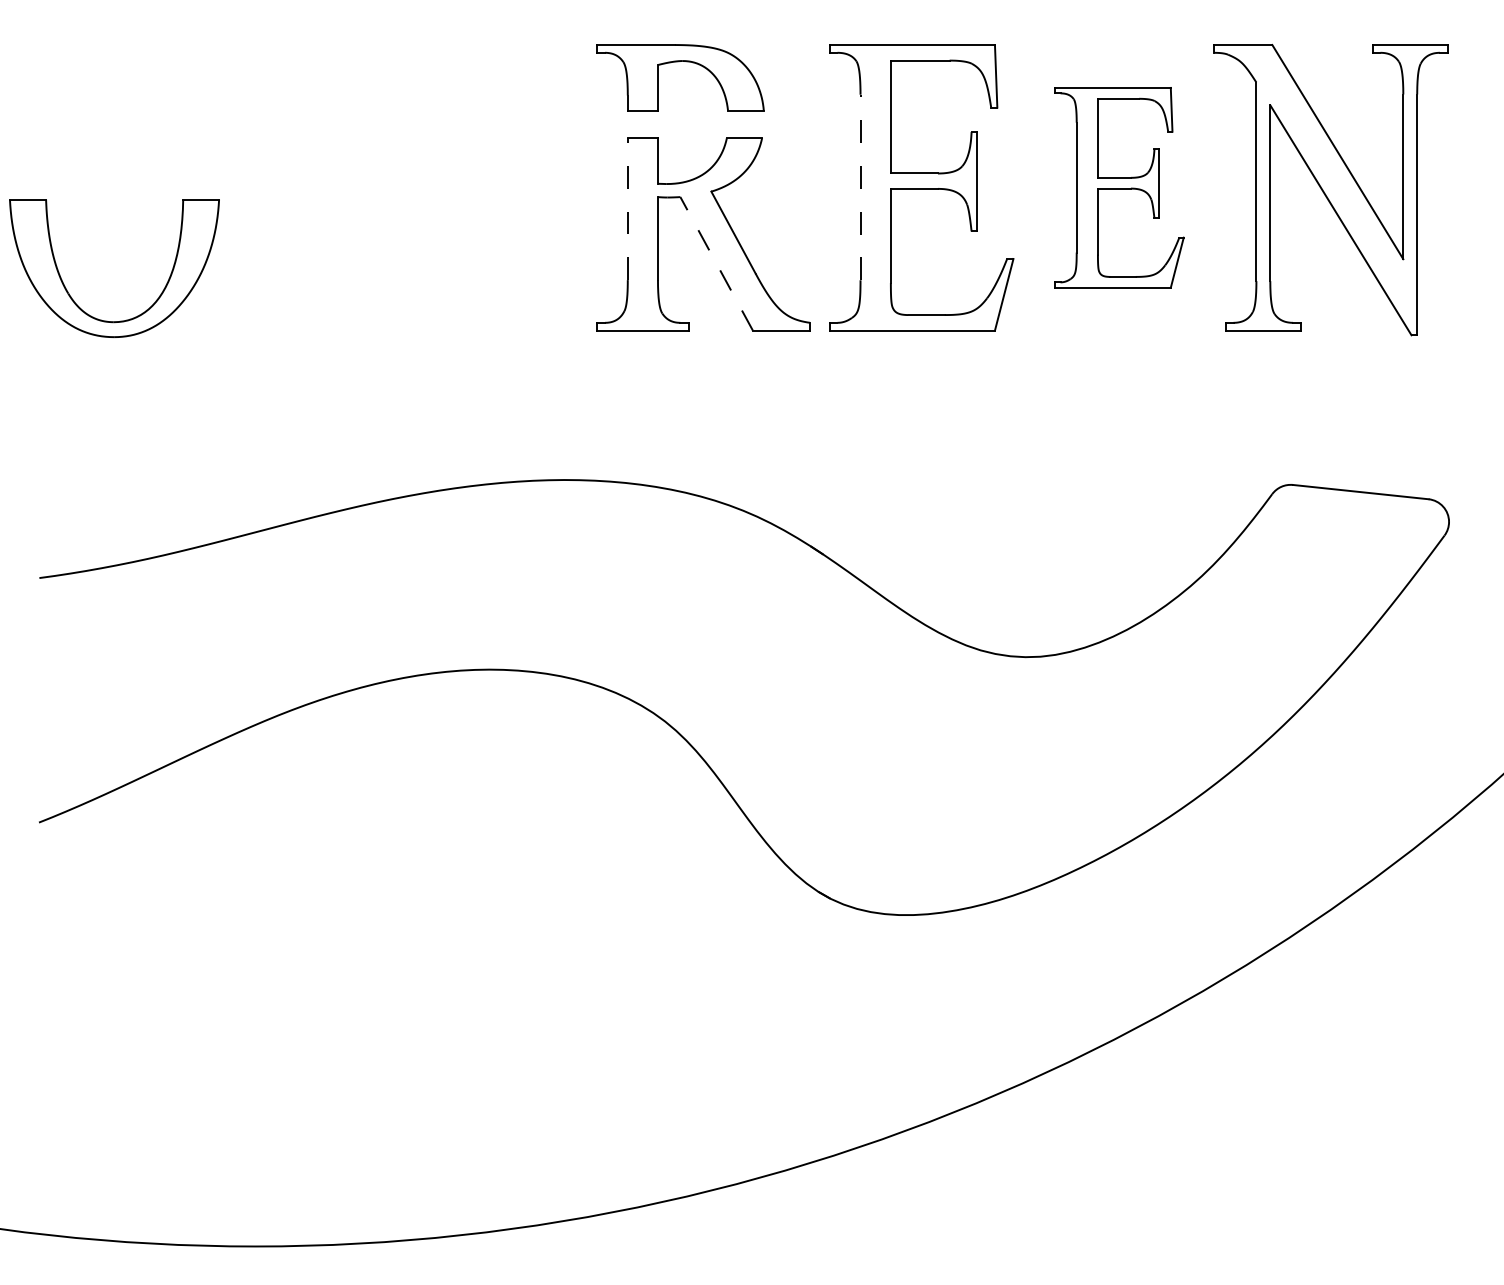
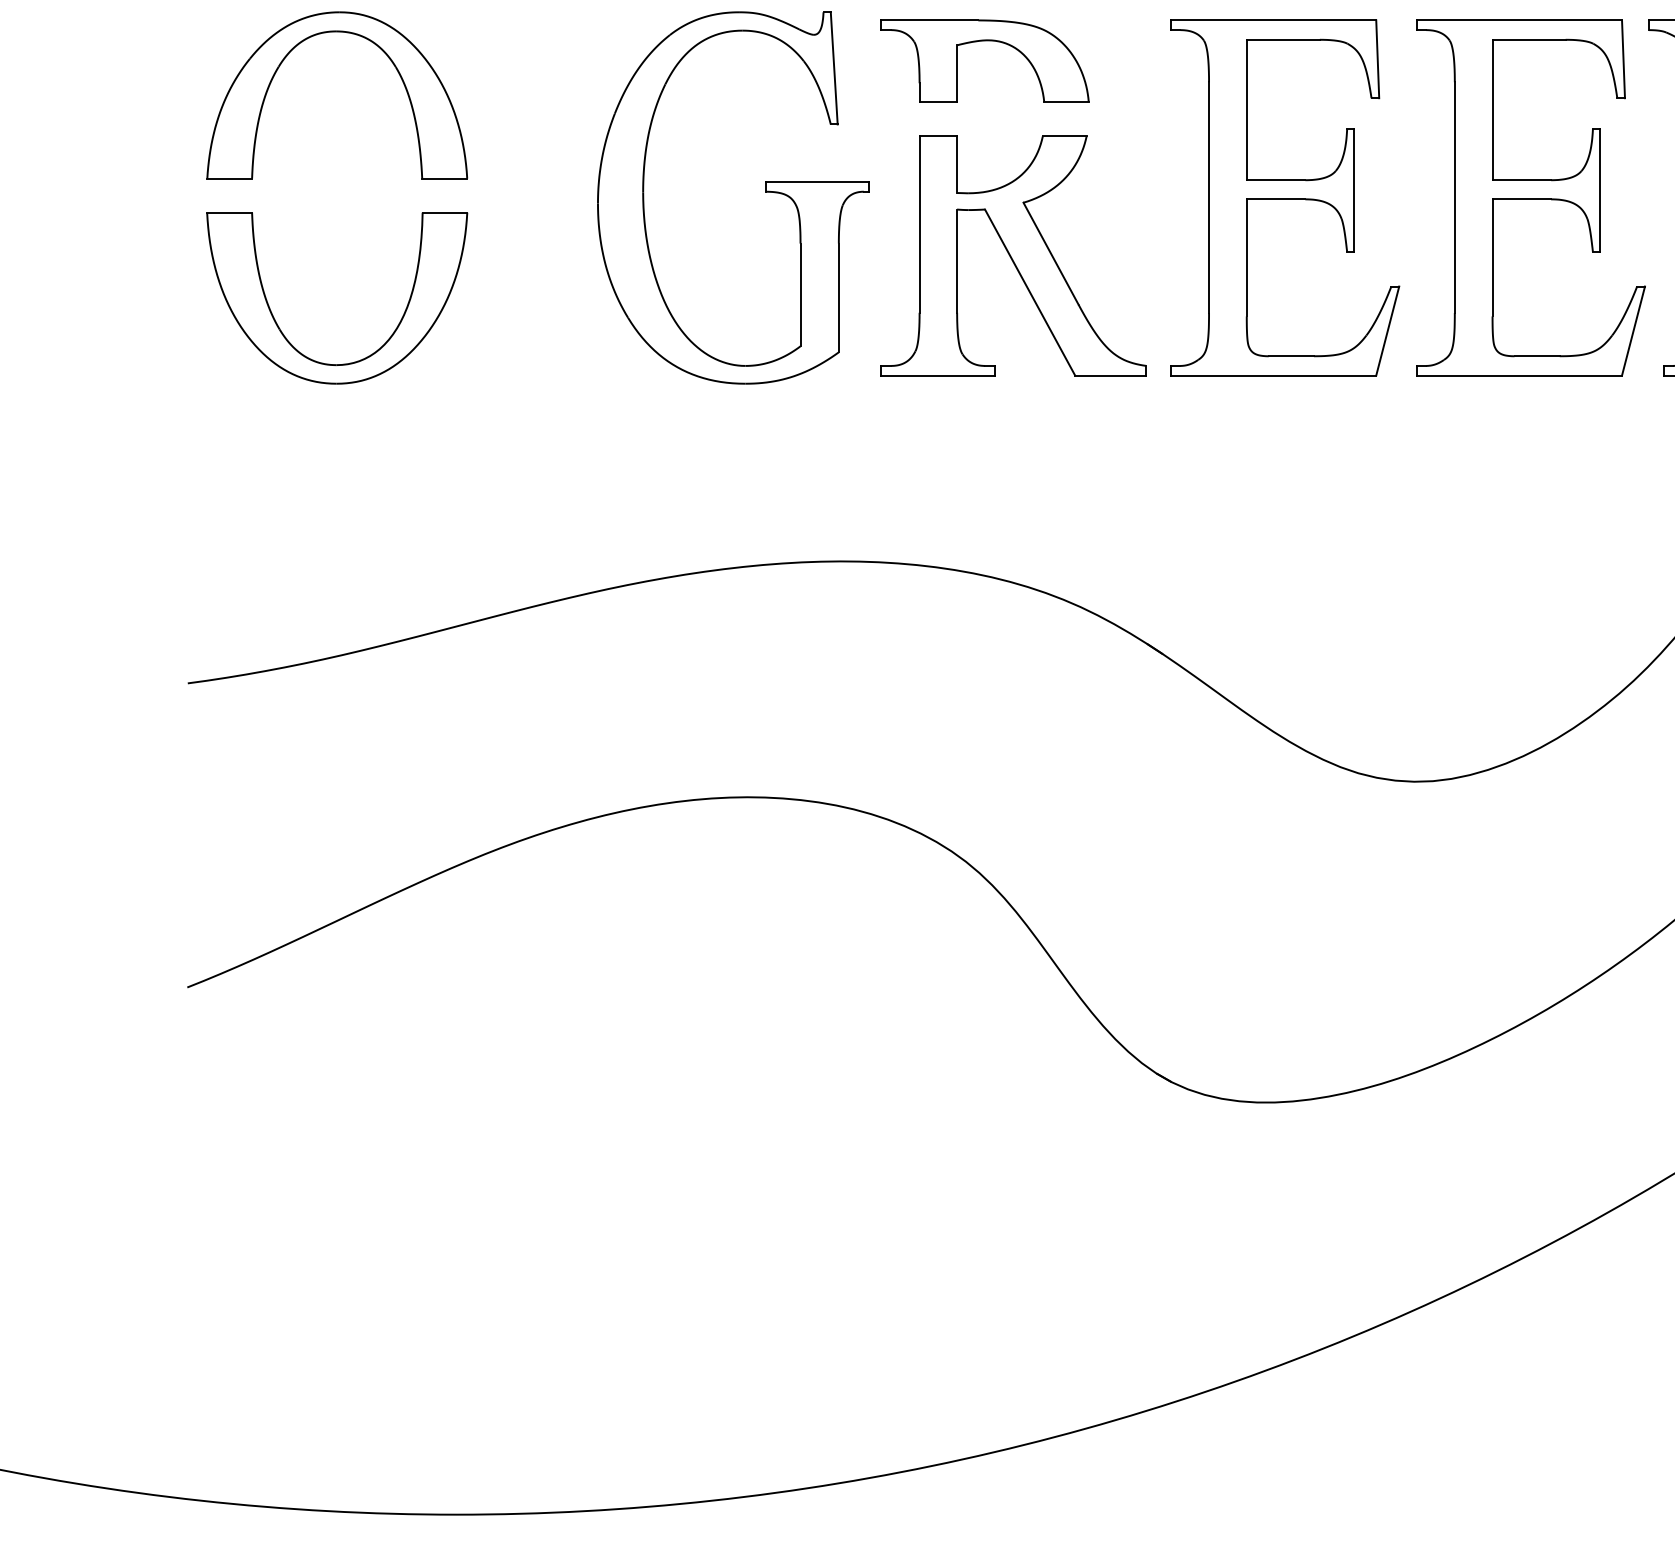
part: (165, 55) -> (344, 33), added
part: (503, 183) -> (765, 192), added
line: (860, 187) -> (1209, 197), dashed -> solid
part: (1119, 187) -> (1531, 197), size x1.43
line: (627, 209) -> (919, 224), dashed -> solid
line: (716, 263) -> (1029, 292), dashed -> solid
part: (74, 300) -> (287, 338), moved

